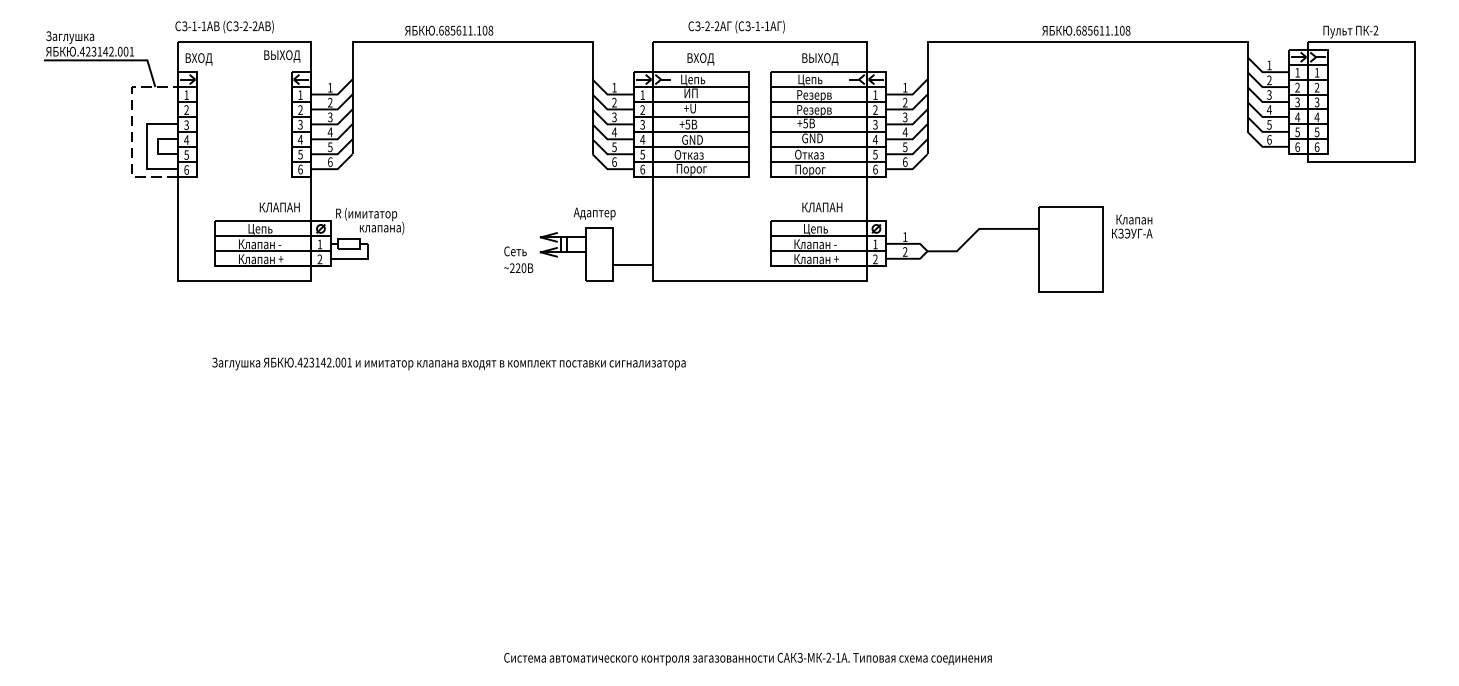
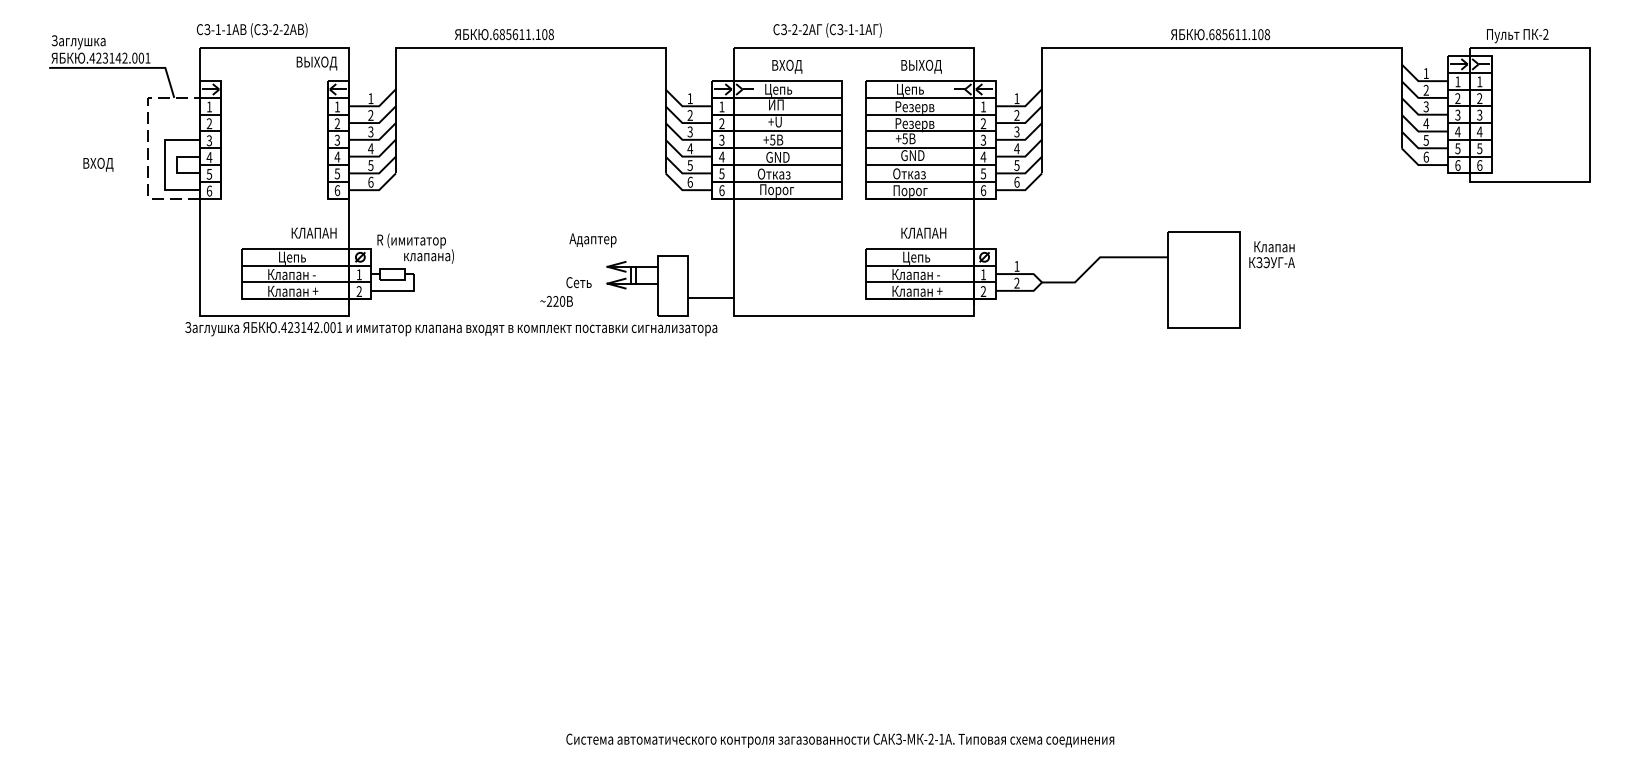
text: (199, 59) -> (98, 164), moved
text: (594, 213) -> (592, 240), moved
text: (518, 268) -> (556, 301), moved
text: (449, 364) -> (451, 329), moved

